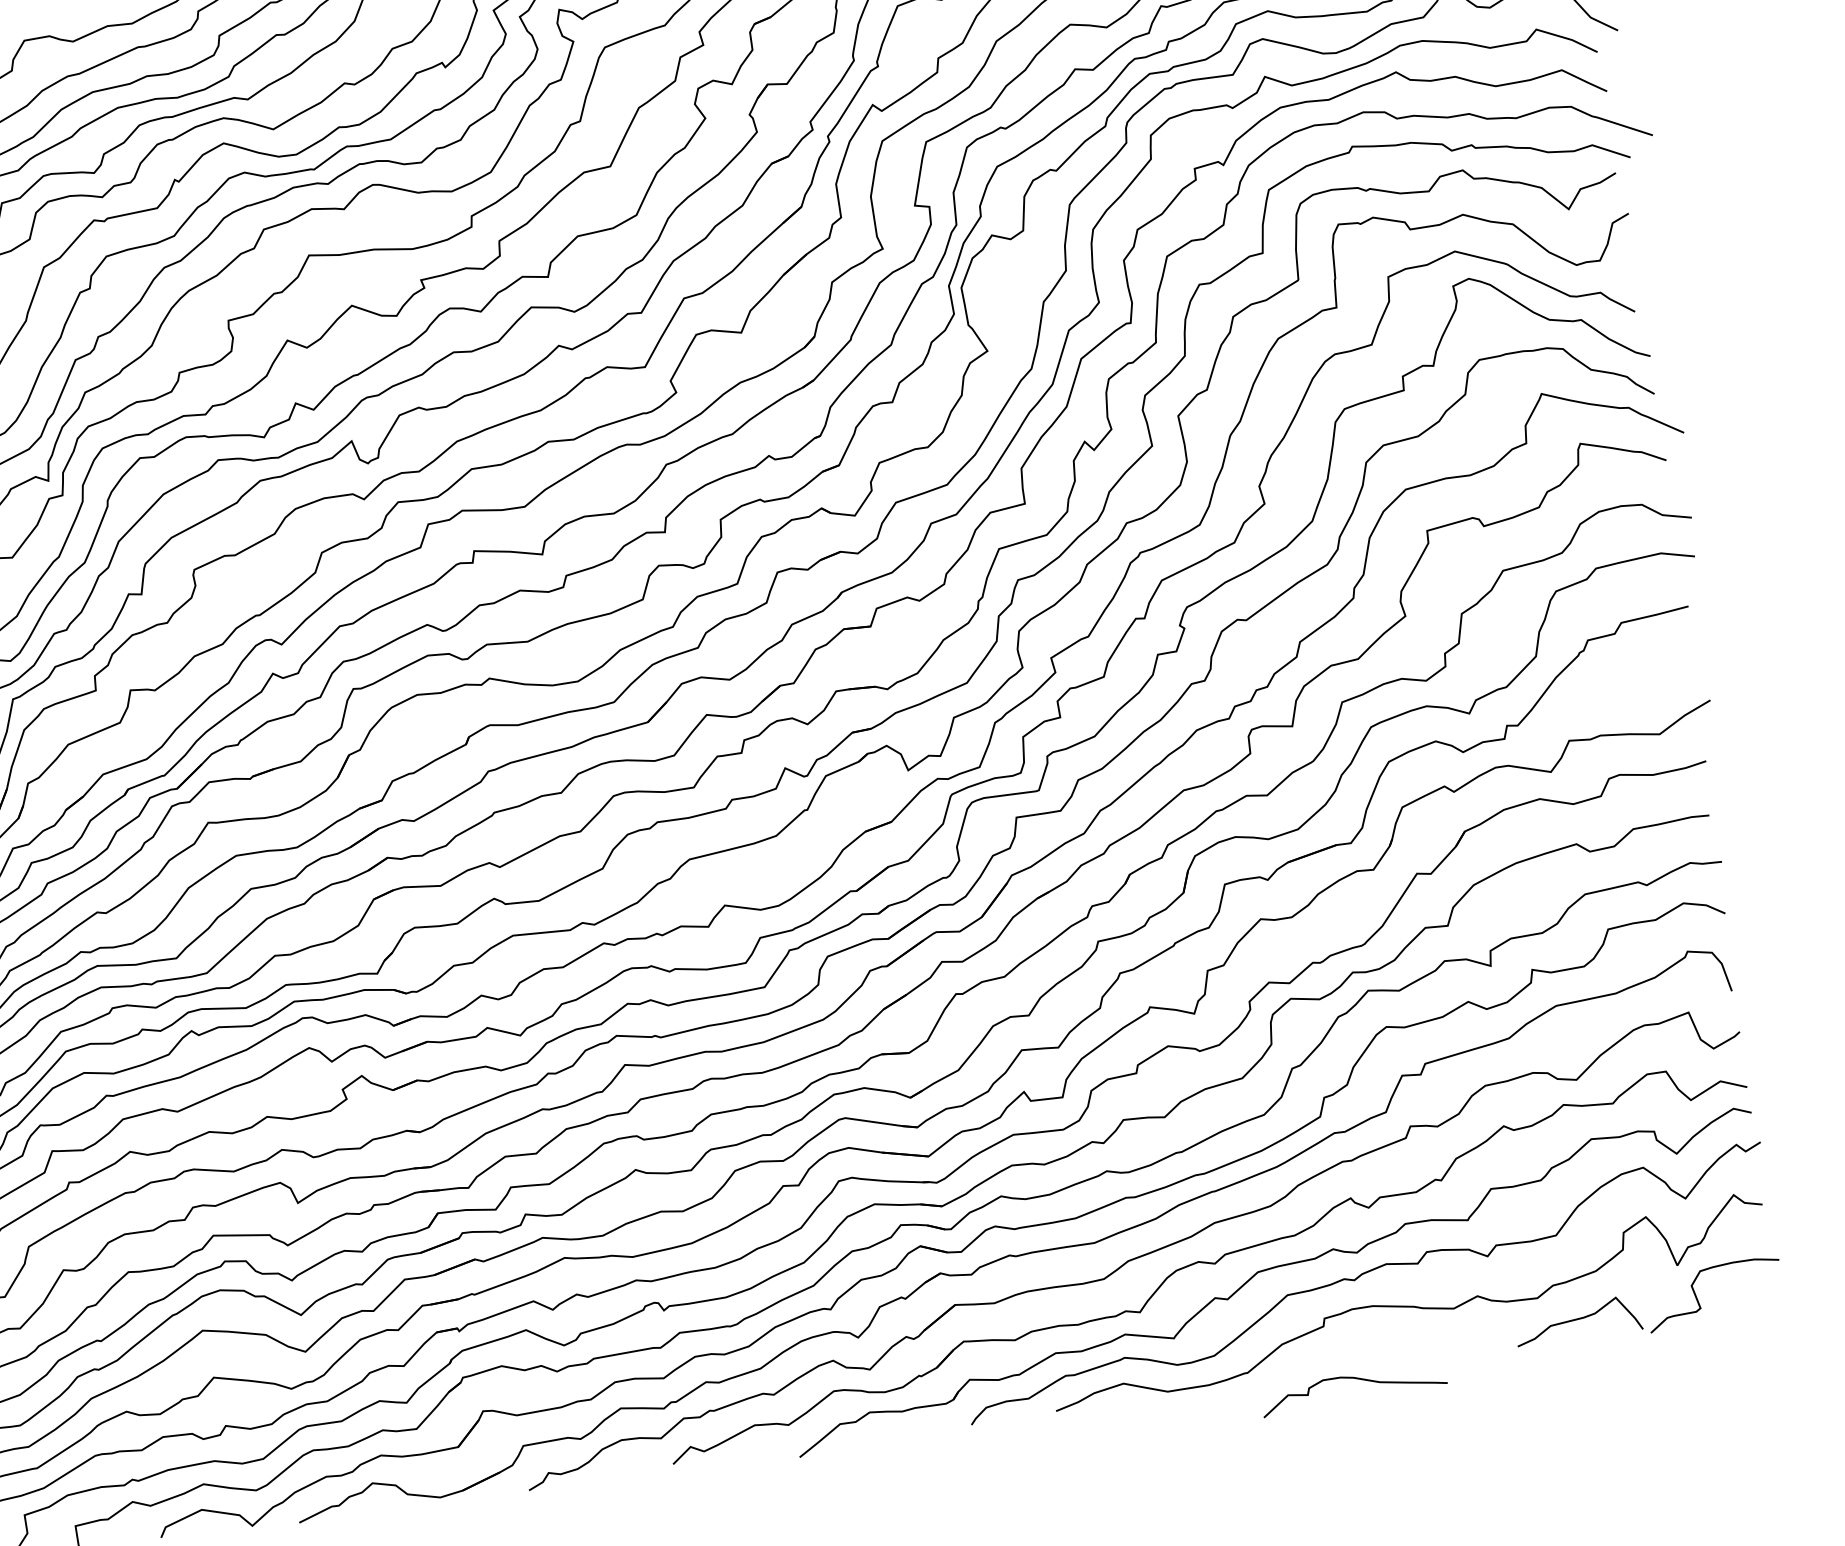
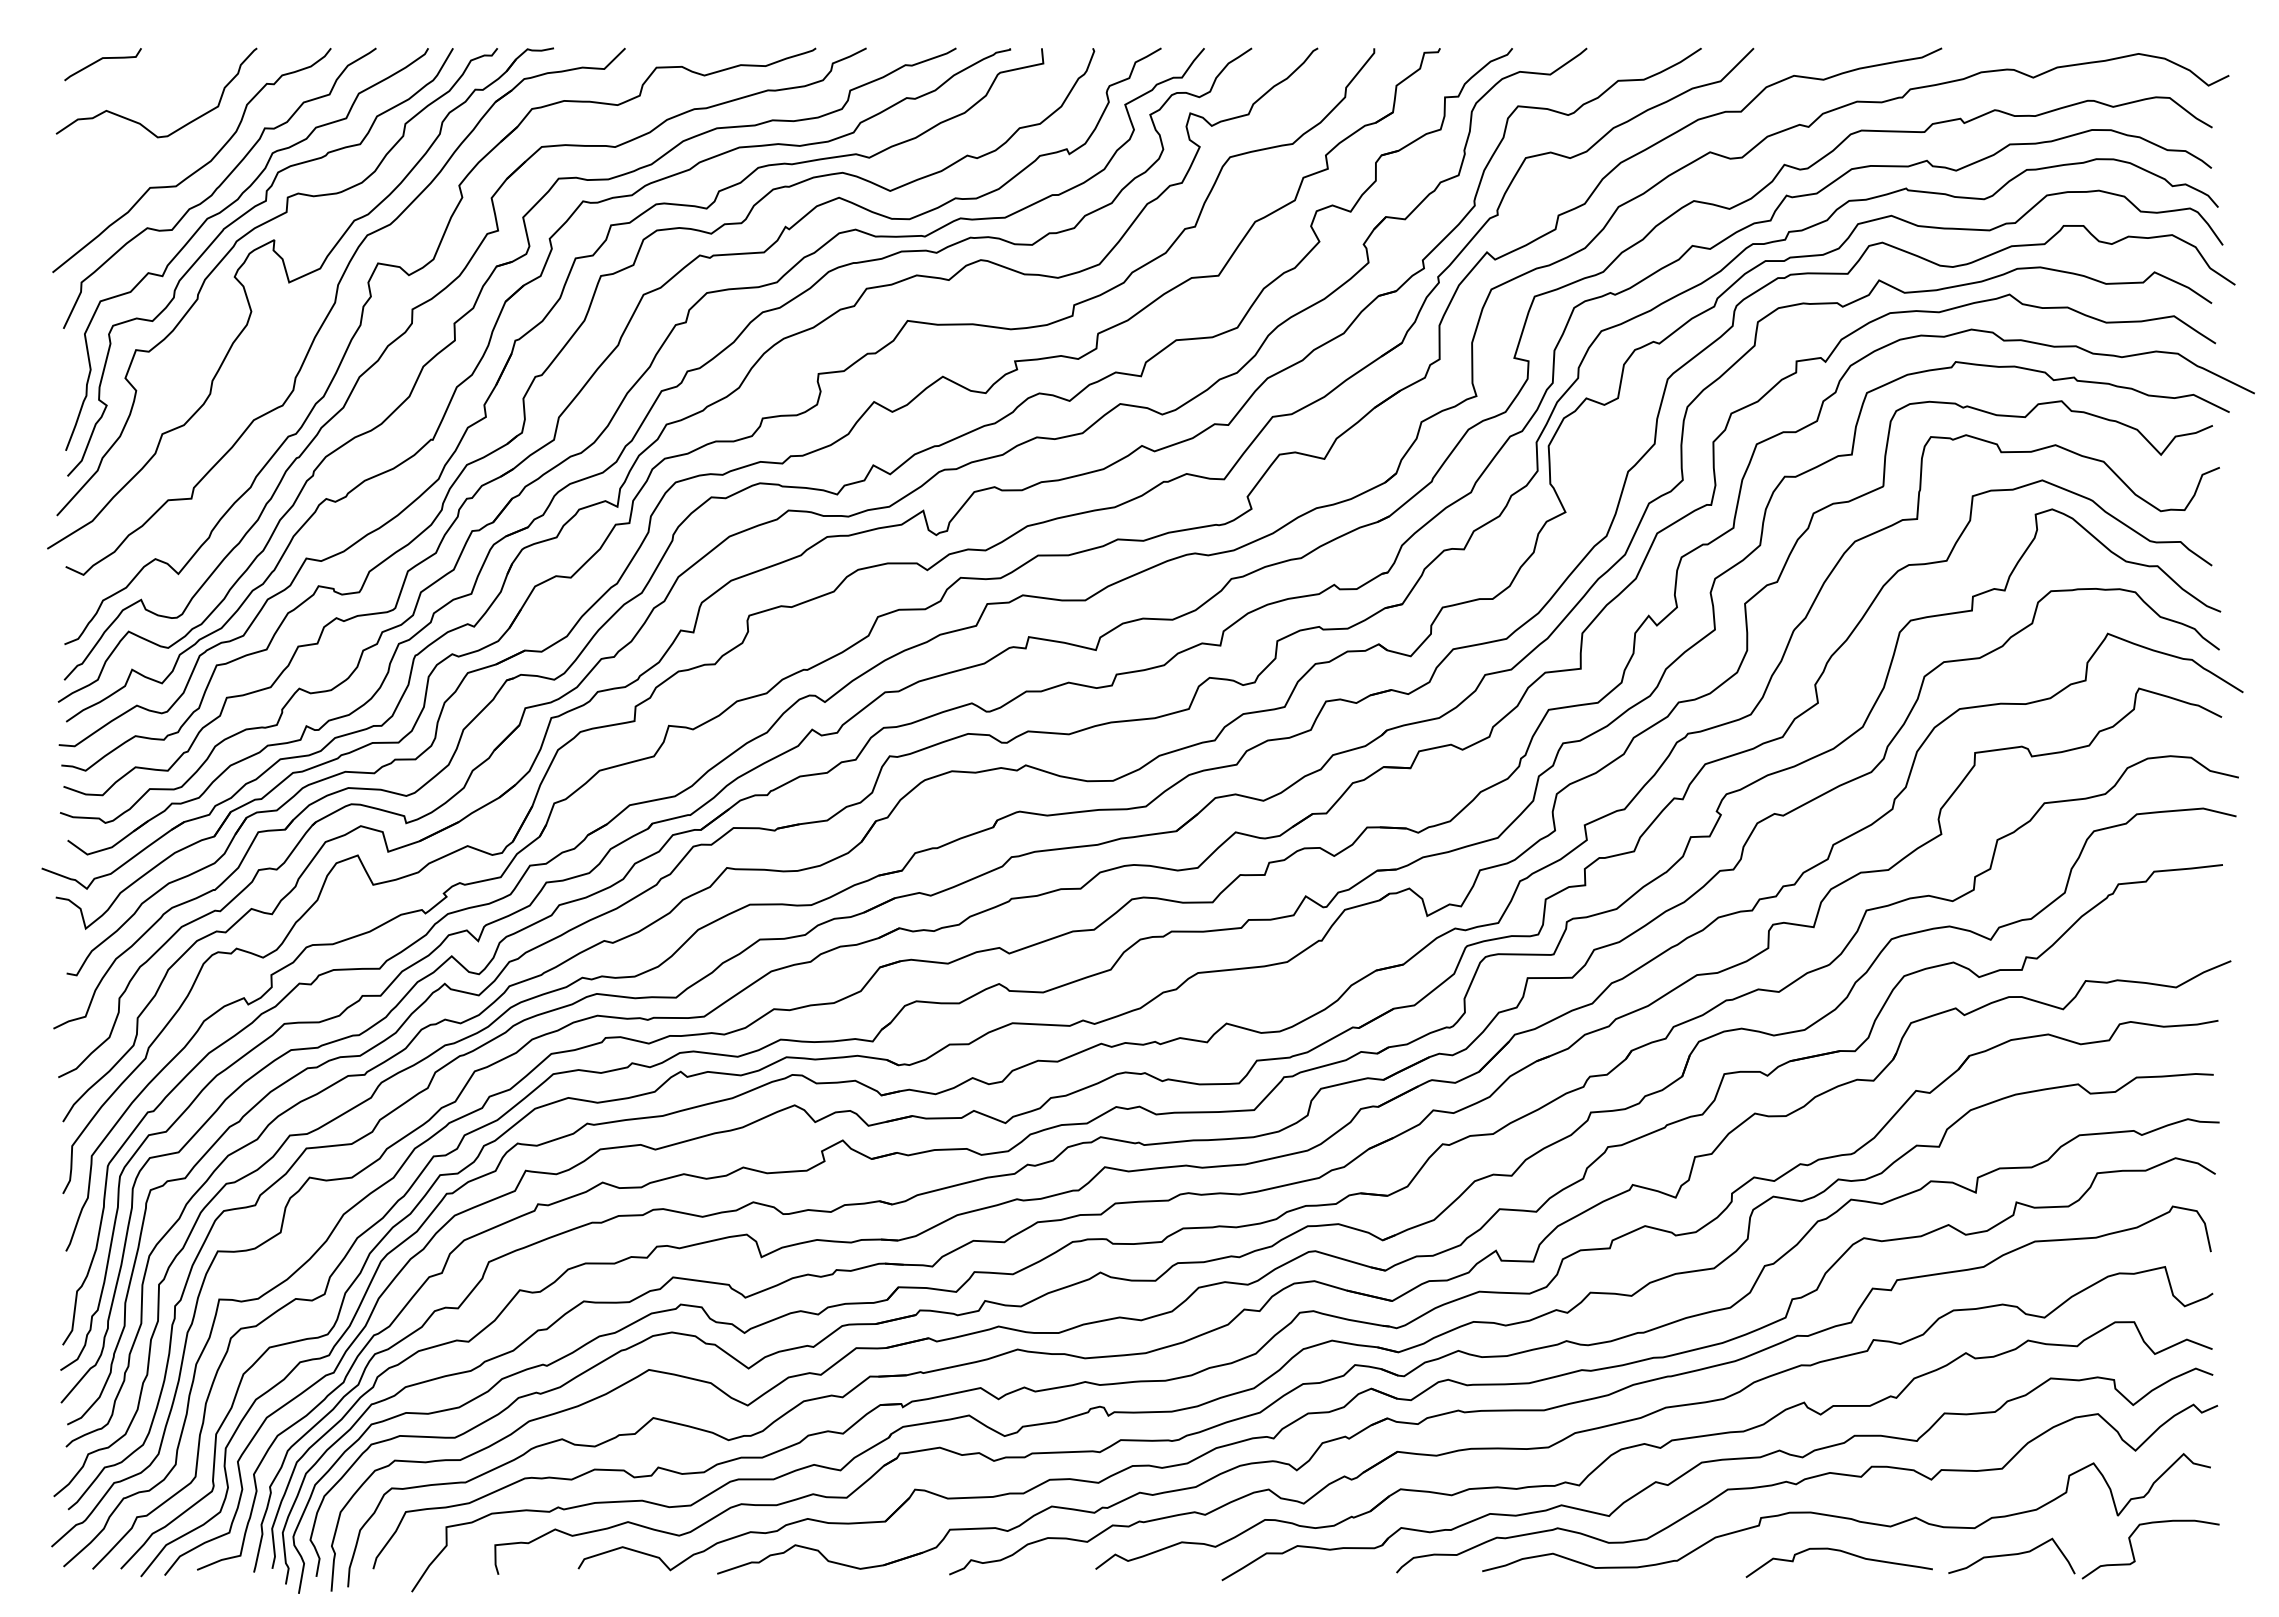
curve: (1355, 1379) -> (1842, 1552), moved

